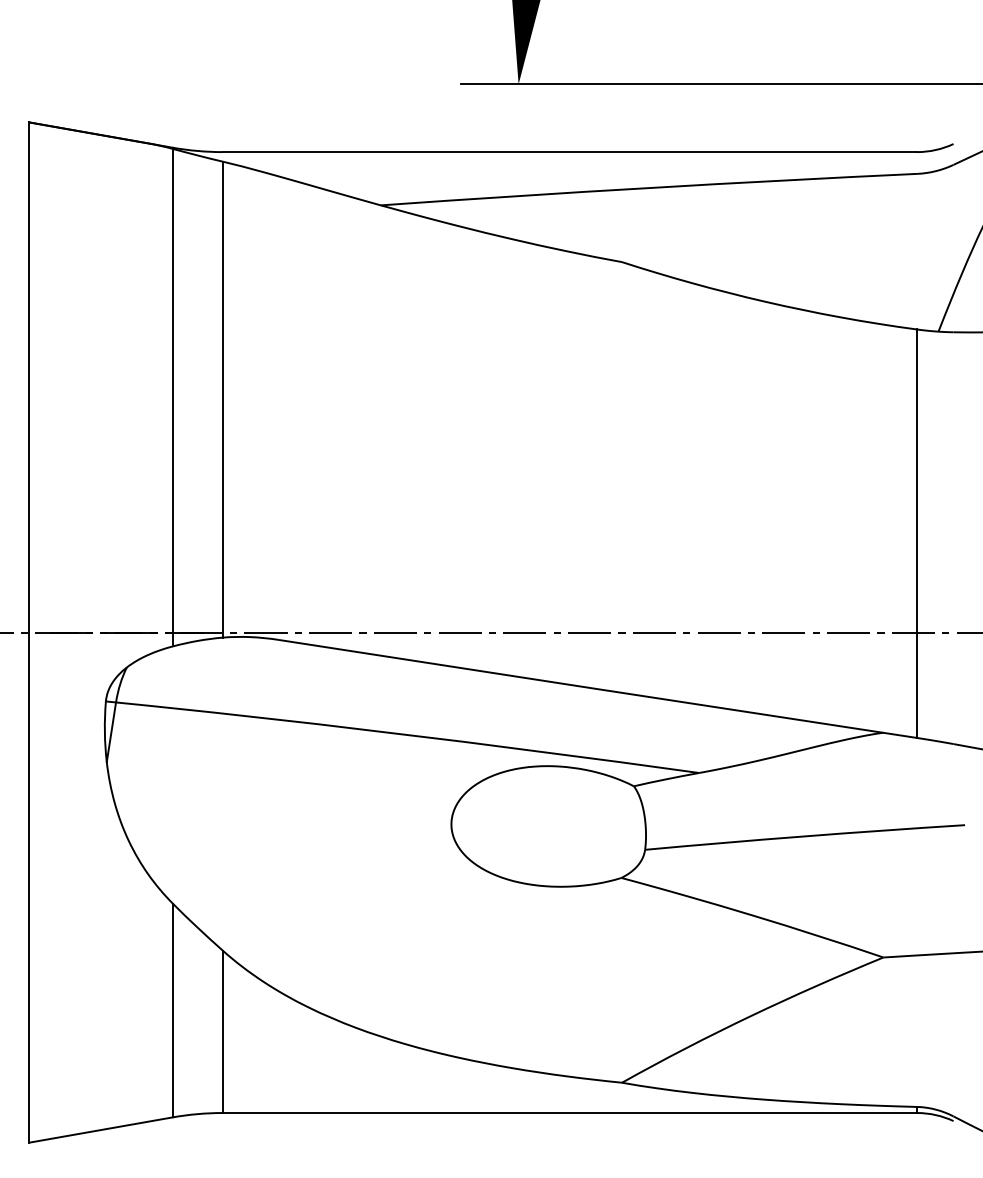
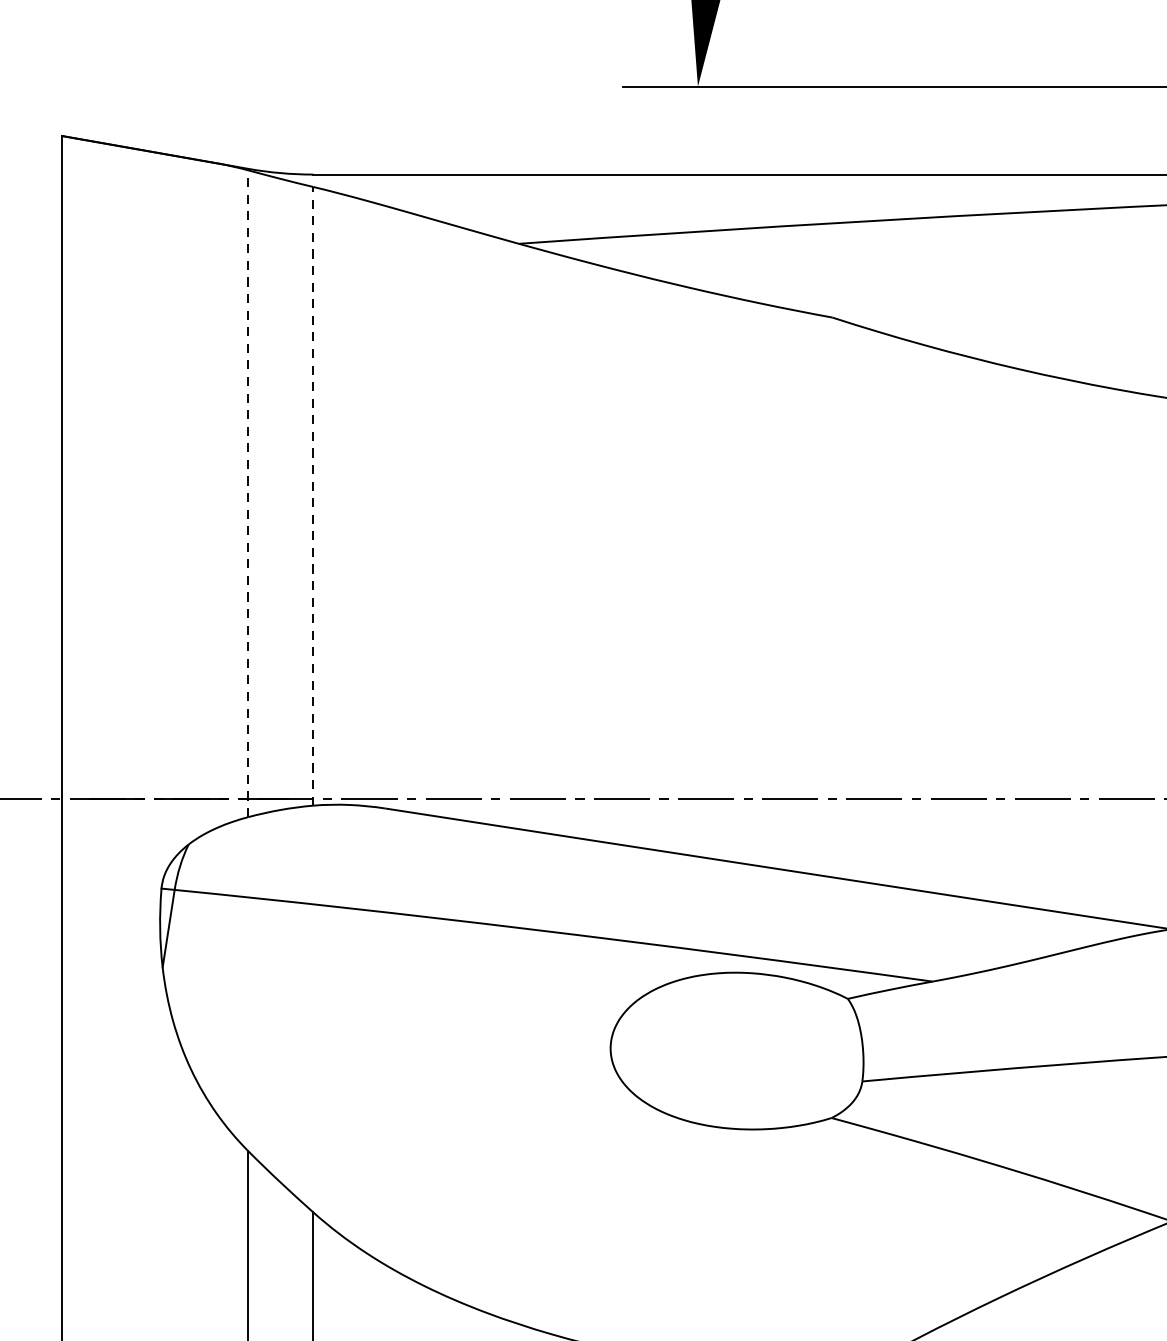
line: (172, 397) -> (248, 493), solid -> dashed
line: (222, 399) -> (313, 496), solid -> dashed

